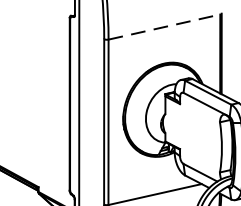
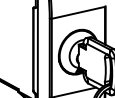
line: (164, 26) -> (78, 12), dashed -> solid

